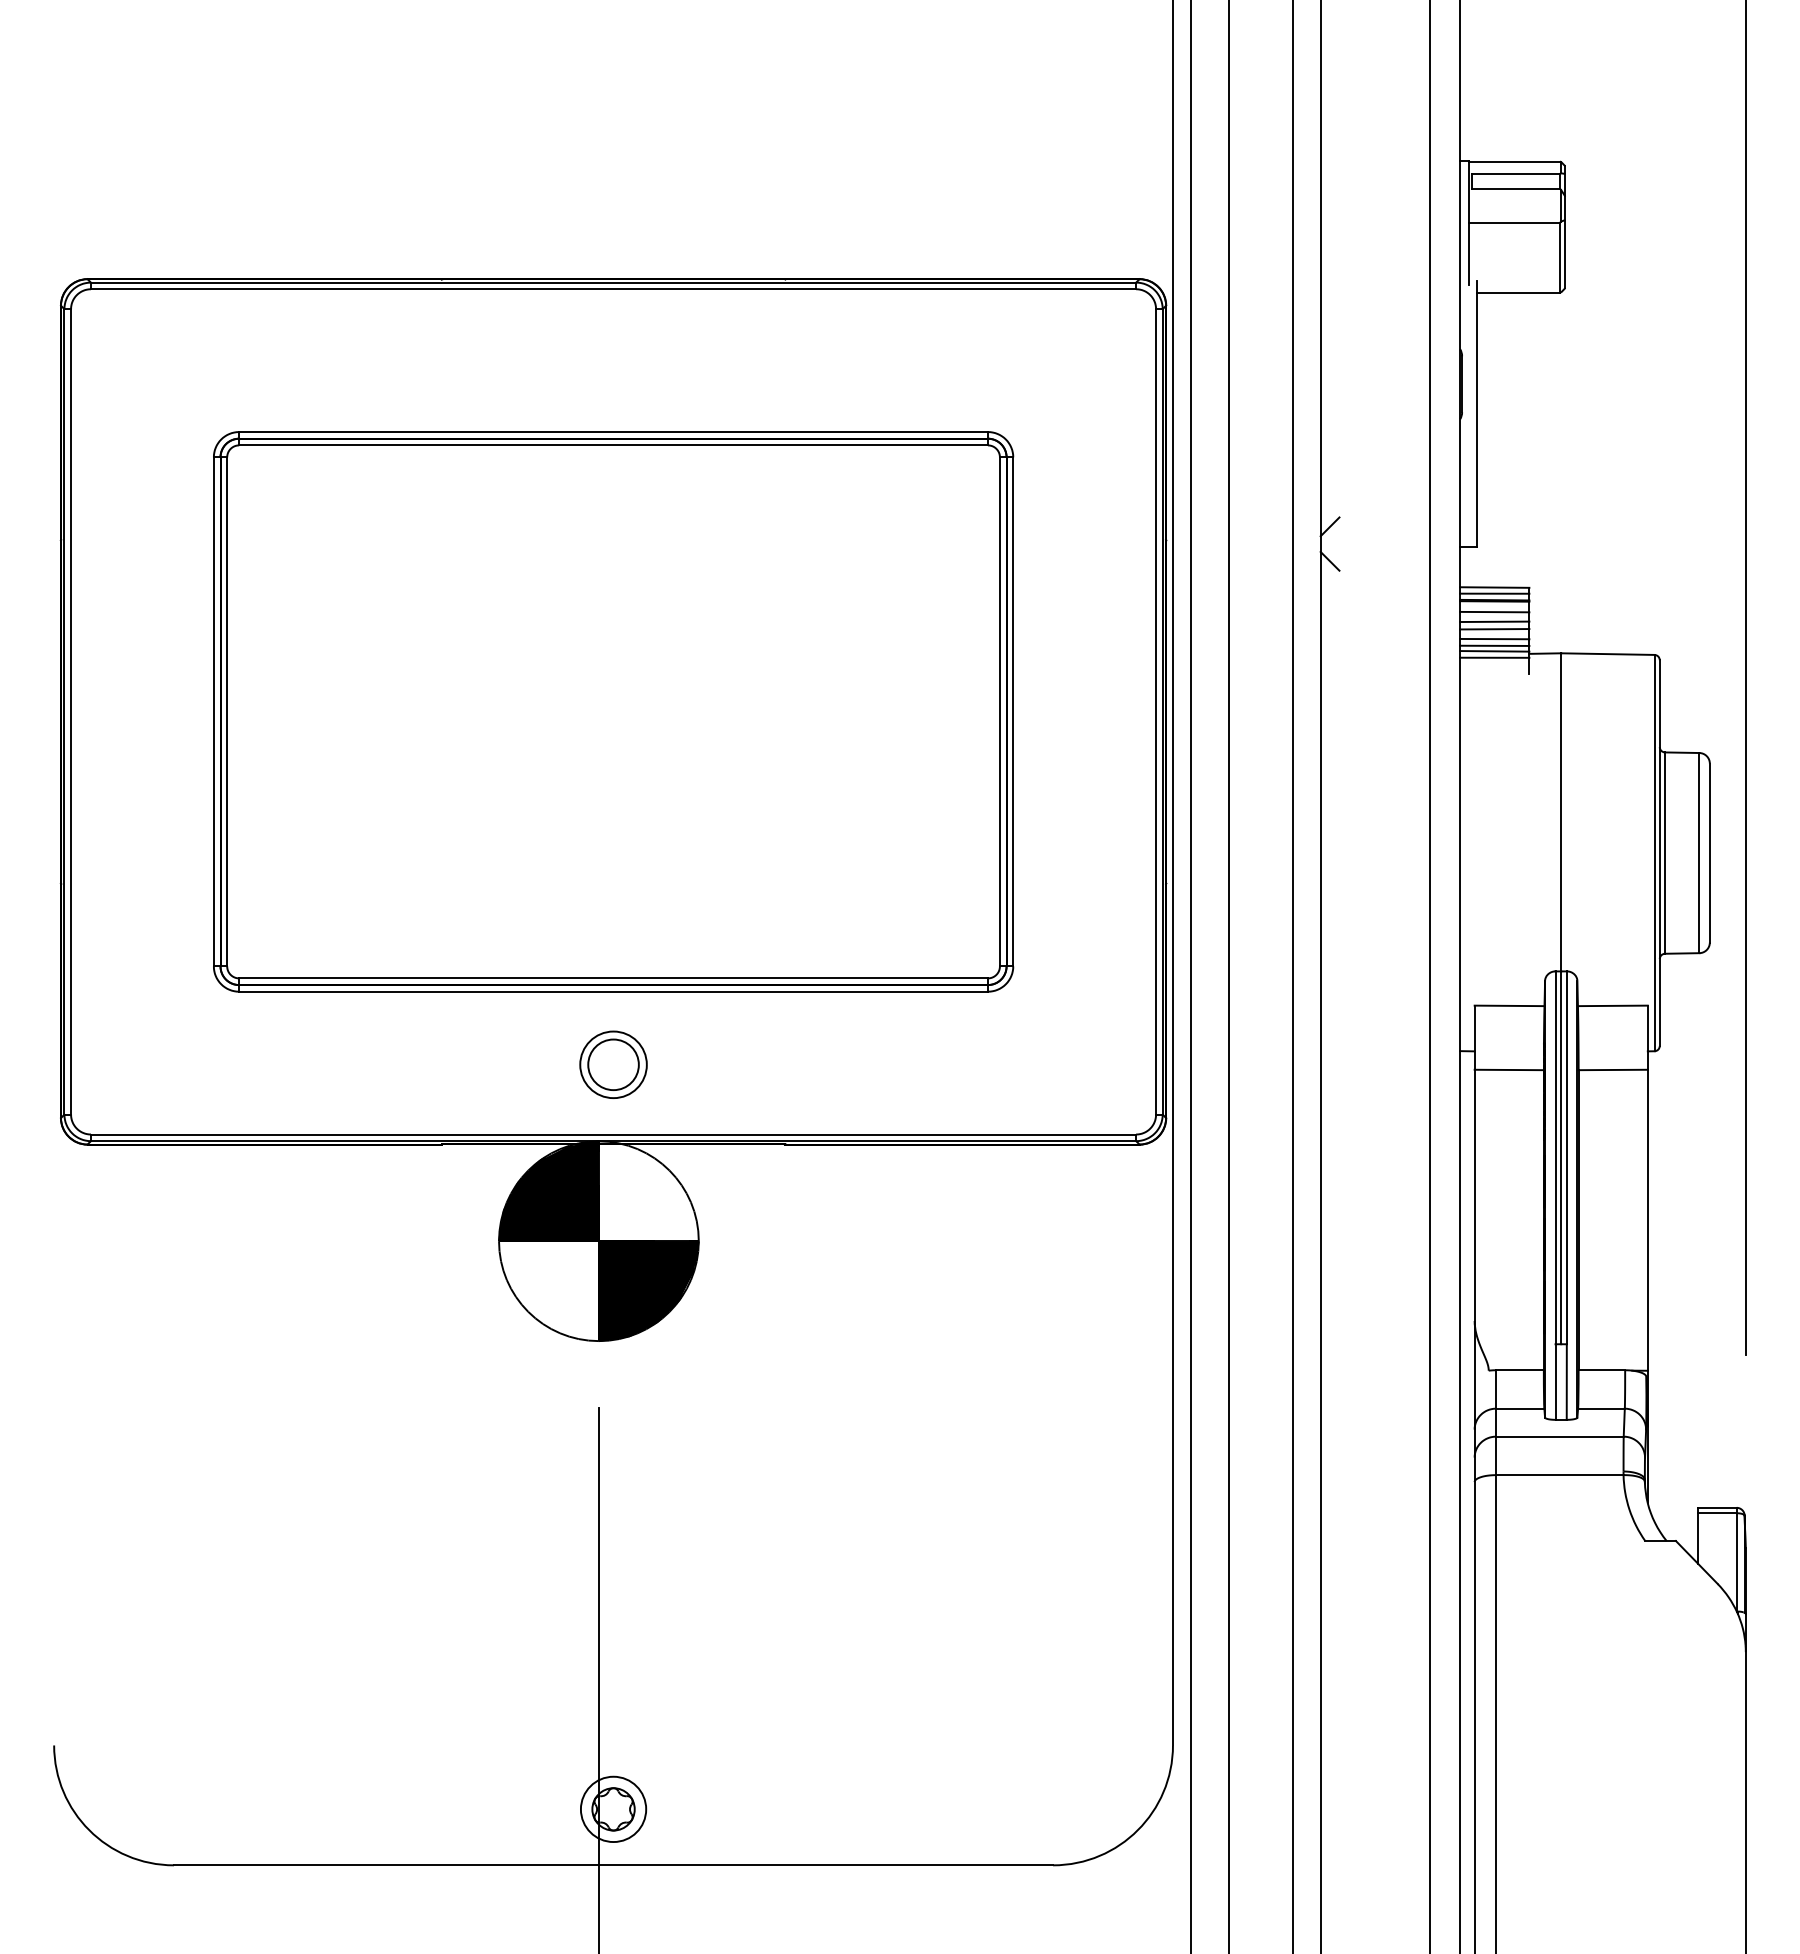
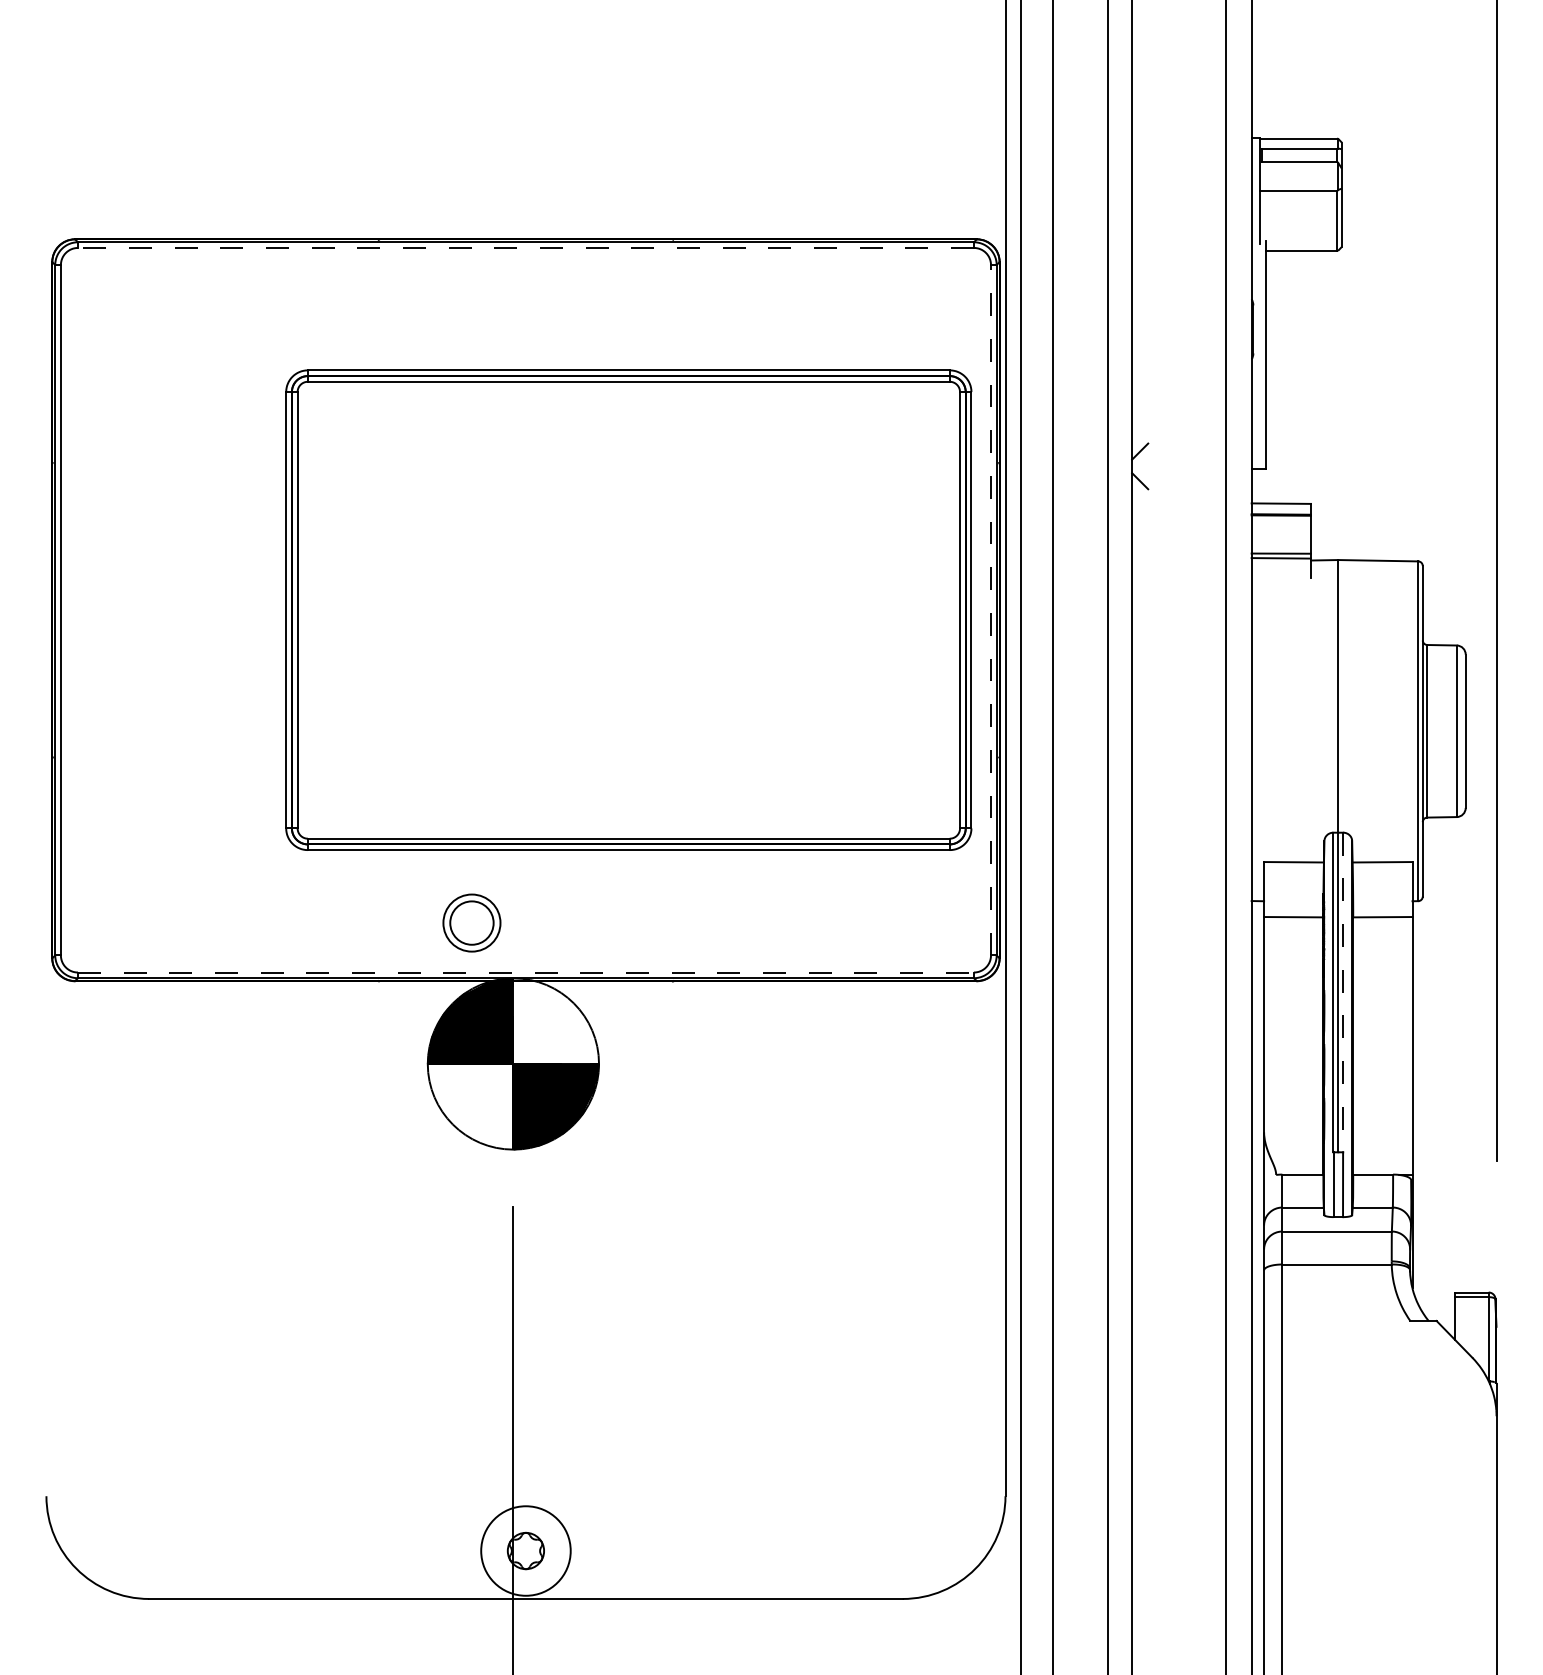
line: (613, 289) -> (525, 248), solid -> dashed
line: (1494, 593) -> (1281, 508), removed
line: (1494, 611) -> (1281, 524), removed
line: (1494, 621) -> (1281, 532), removed
line: (1494, 629) -> (1281, 539), removed
line: (1494, 638) -> (1281, 547), removed
line: (1494, 657) -> (1281, 563), removed
part: (613, 711) -> (628, 609), moved
line: (1156, 711) -> (991, 609), solid -> dashed
part: (613, 1064) -> (471, 922), moved
line: (613, 1134) -> (525, 972), solid -> dashed
line: (1566, 1158) -> (1342, 993), solid -> dashed
circle: (613, 1809) -> (525, 1551), size x1.6

